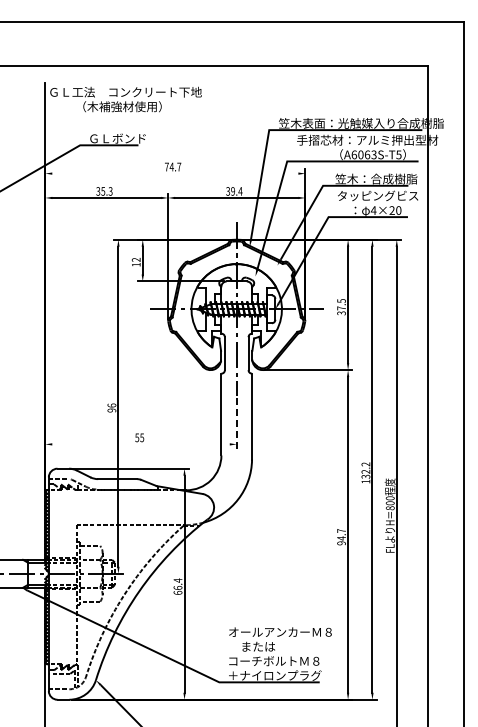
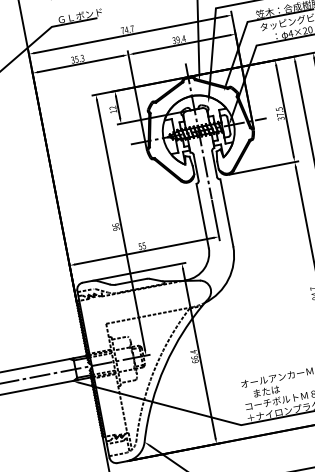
line: (175, 173) -> (130, 34), added
line: (236, 424) -> (215, 221), dashed -> solid
line: (140, 444) -> (143, 251), added

